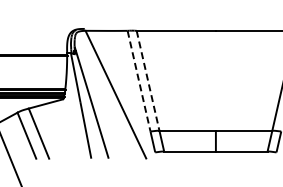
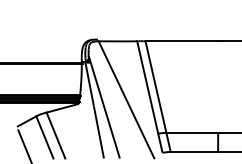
line: (139, 81) -> (148, 87), dashed -> solid
line: (148, 81) -> (156, 87), dashed -> solid

